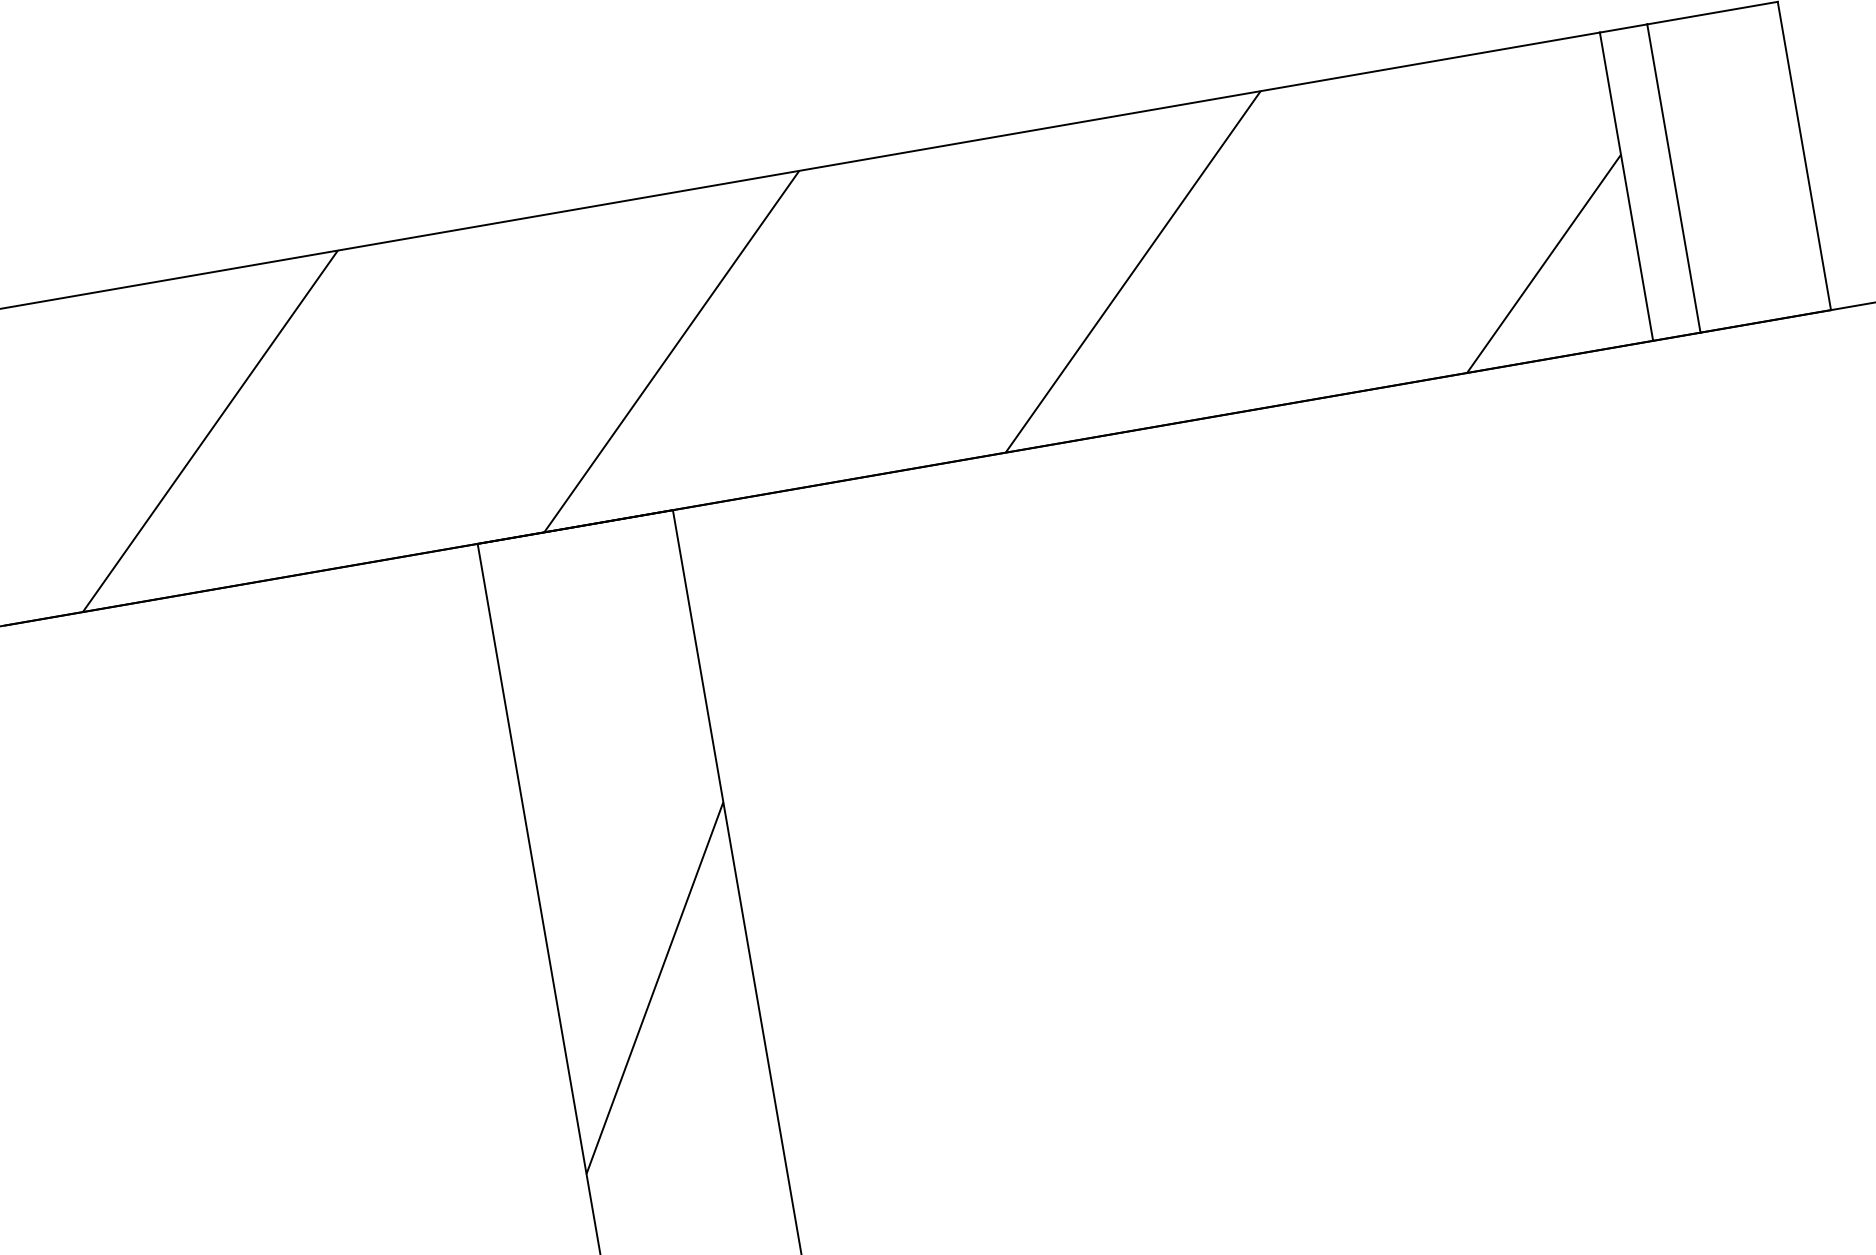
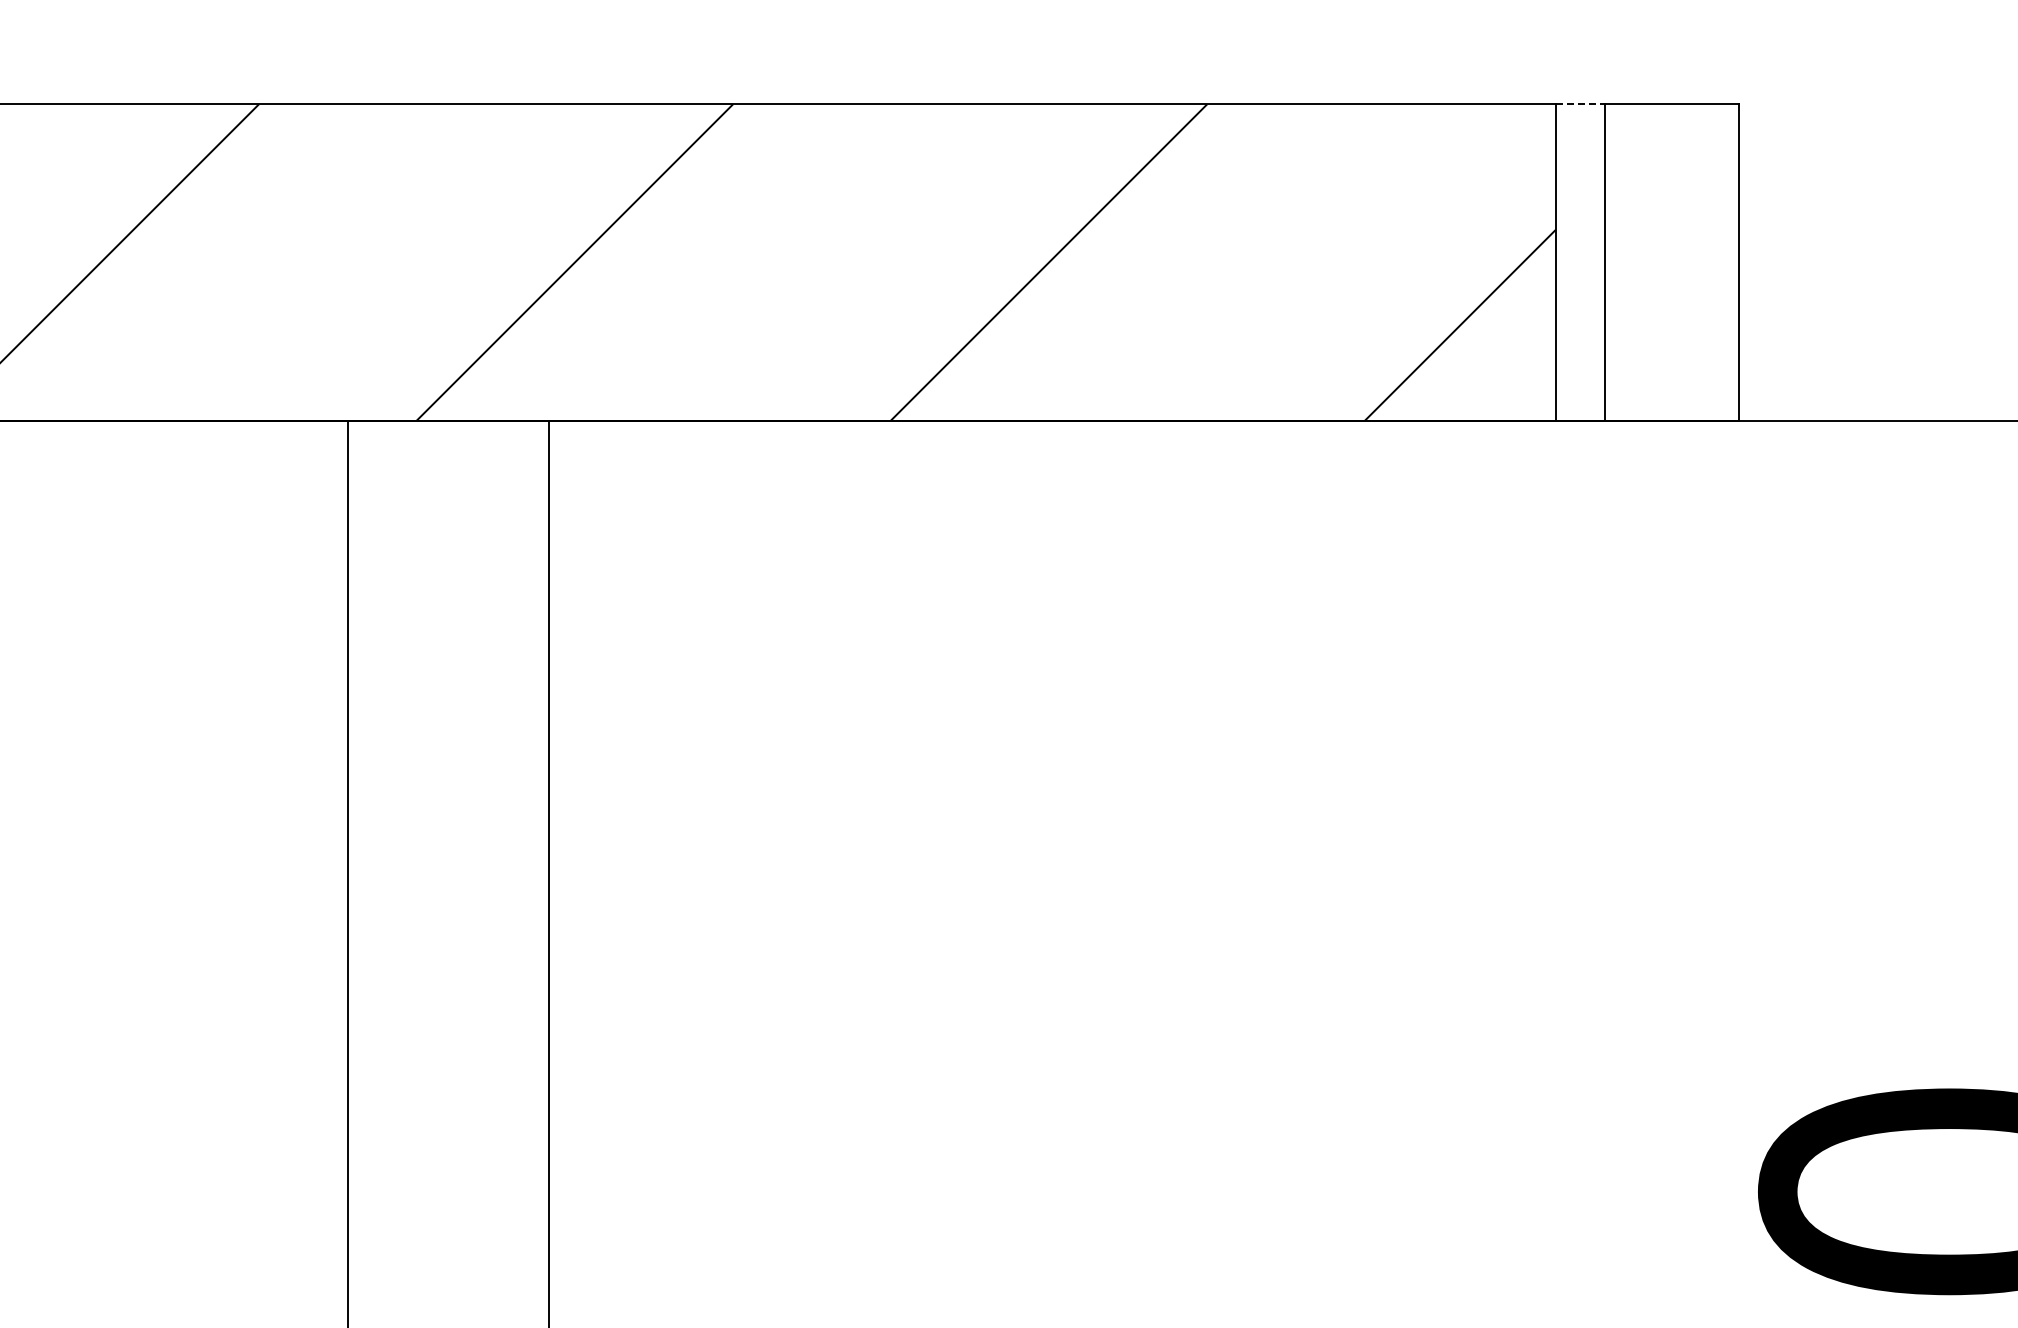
line: (1623, 28) -> (1580, 104), solid -> dashed
hatch: (654, 987) -> (447, 894), removed

